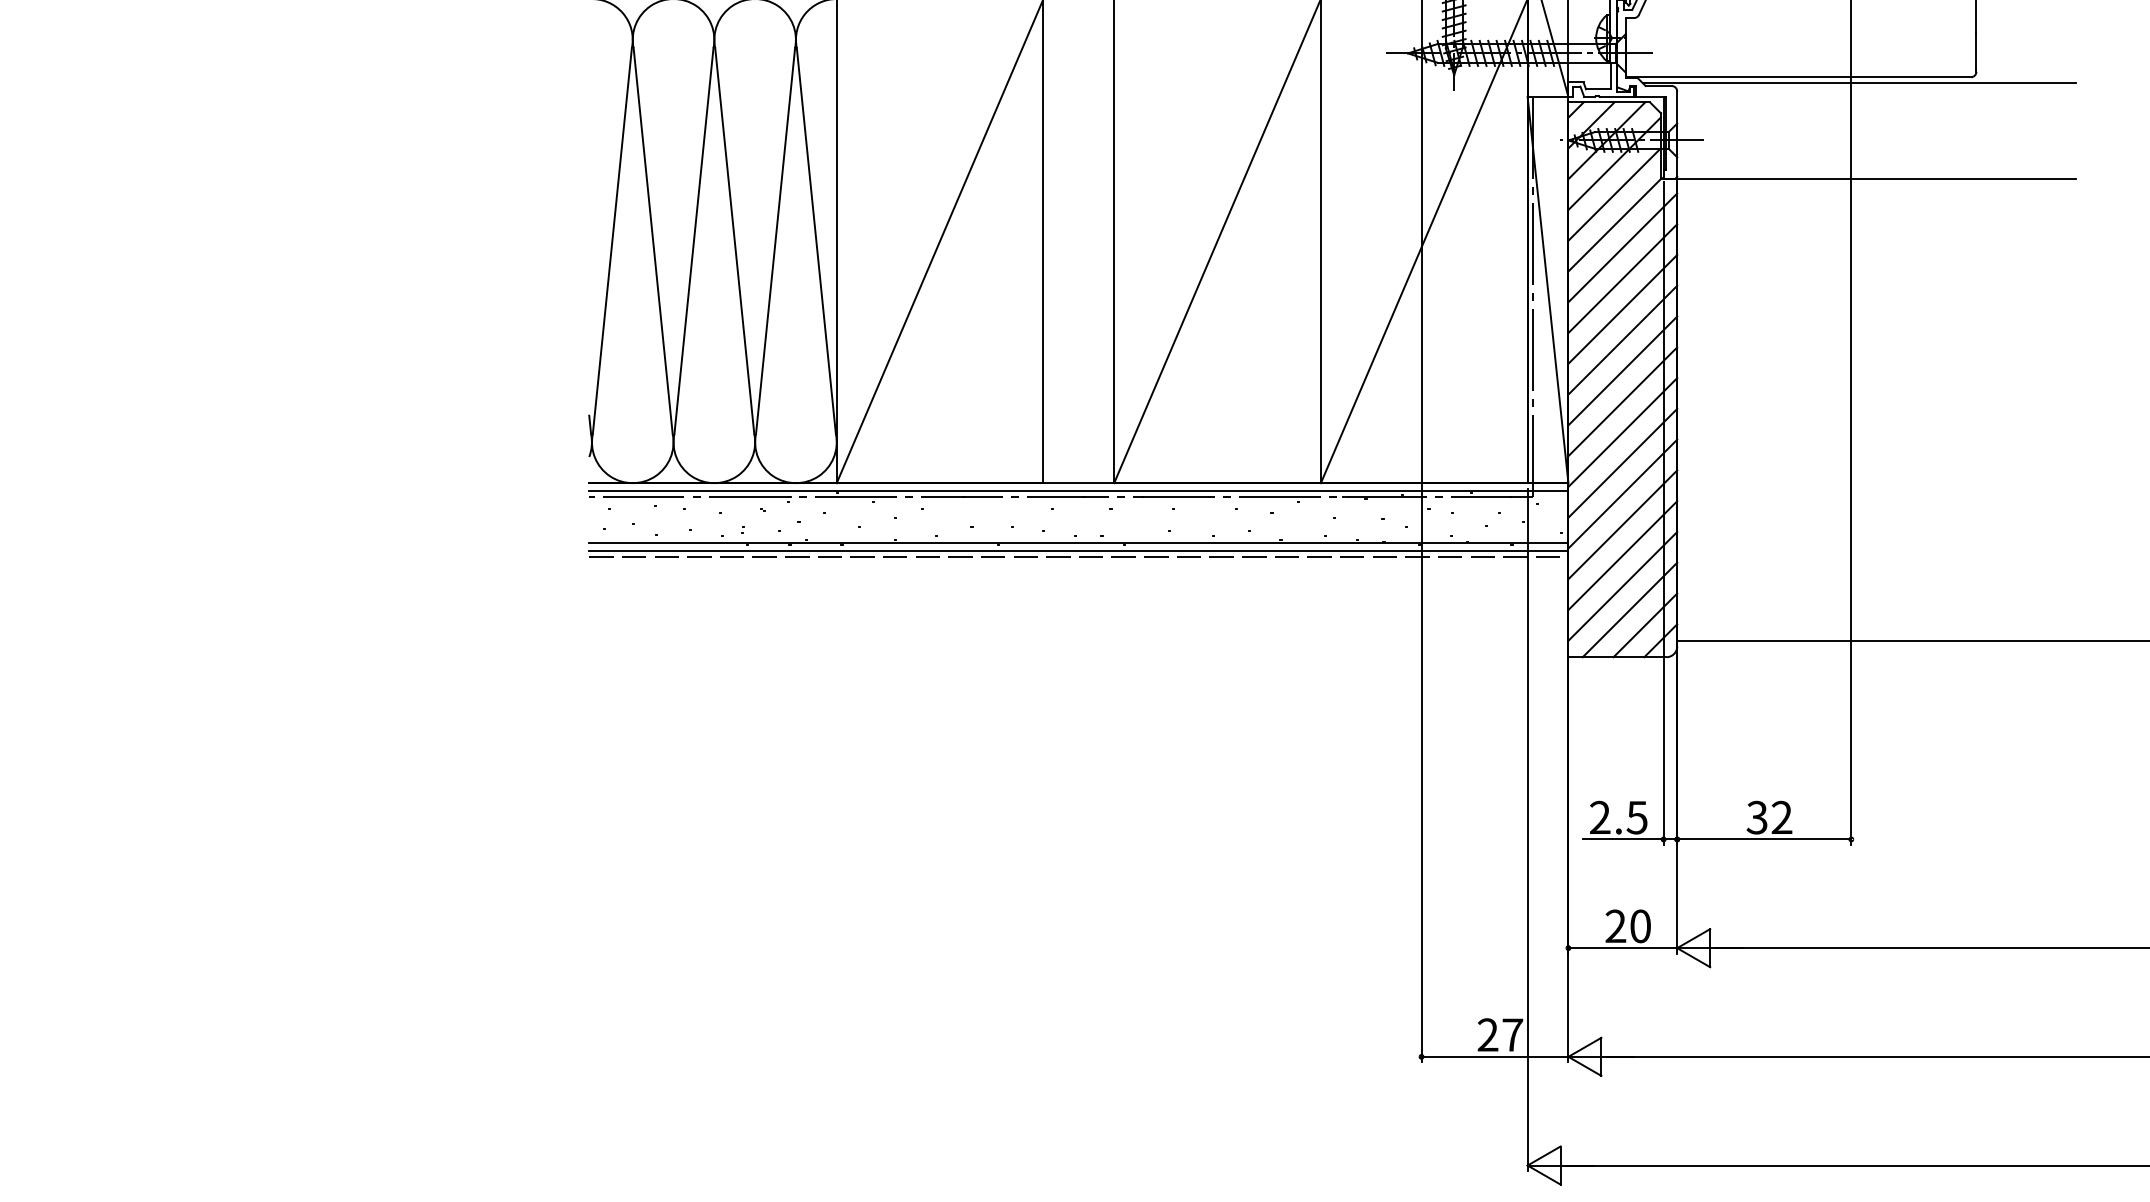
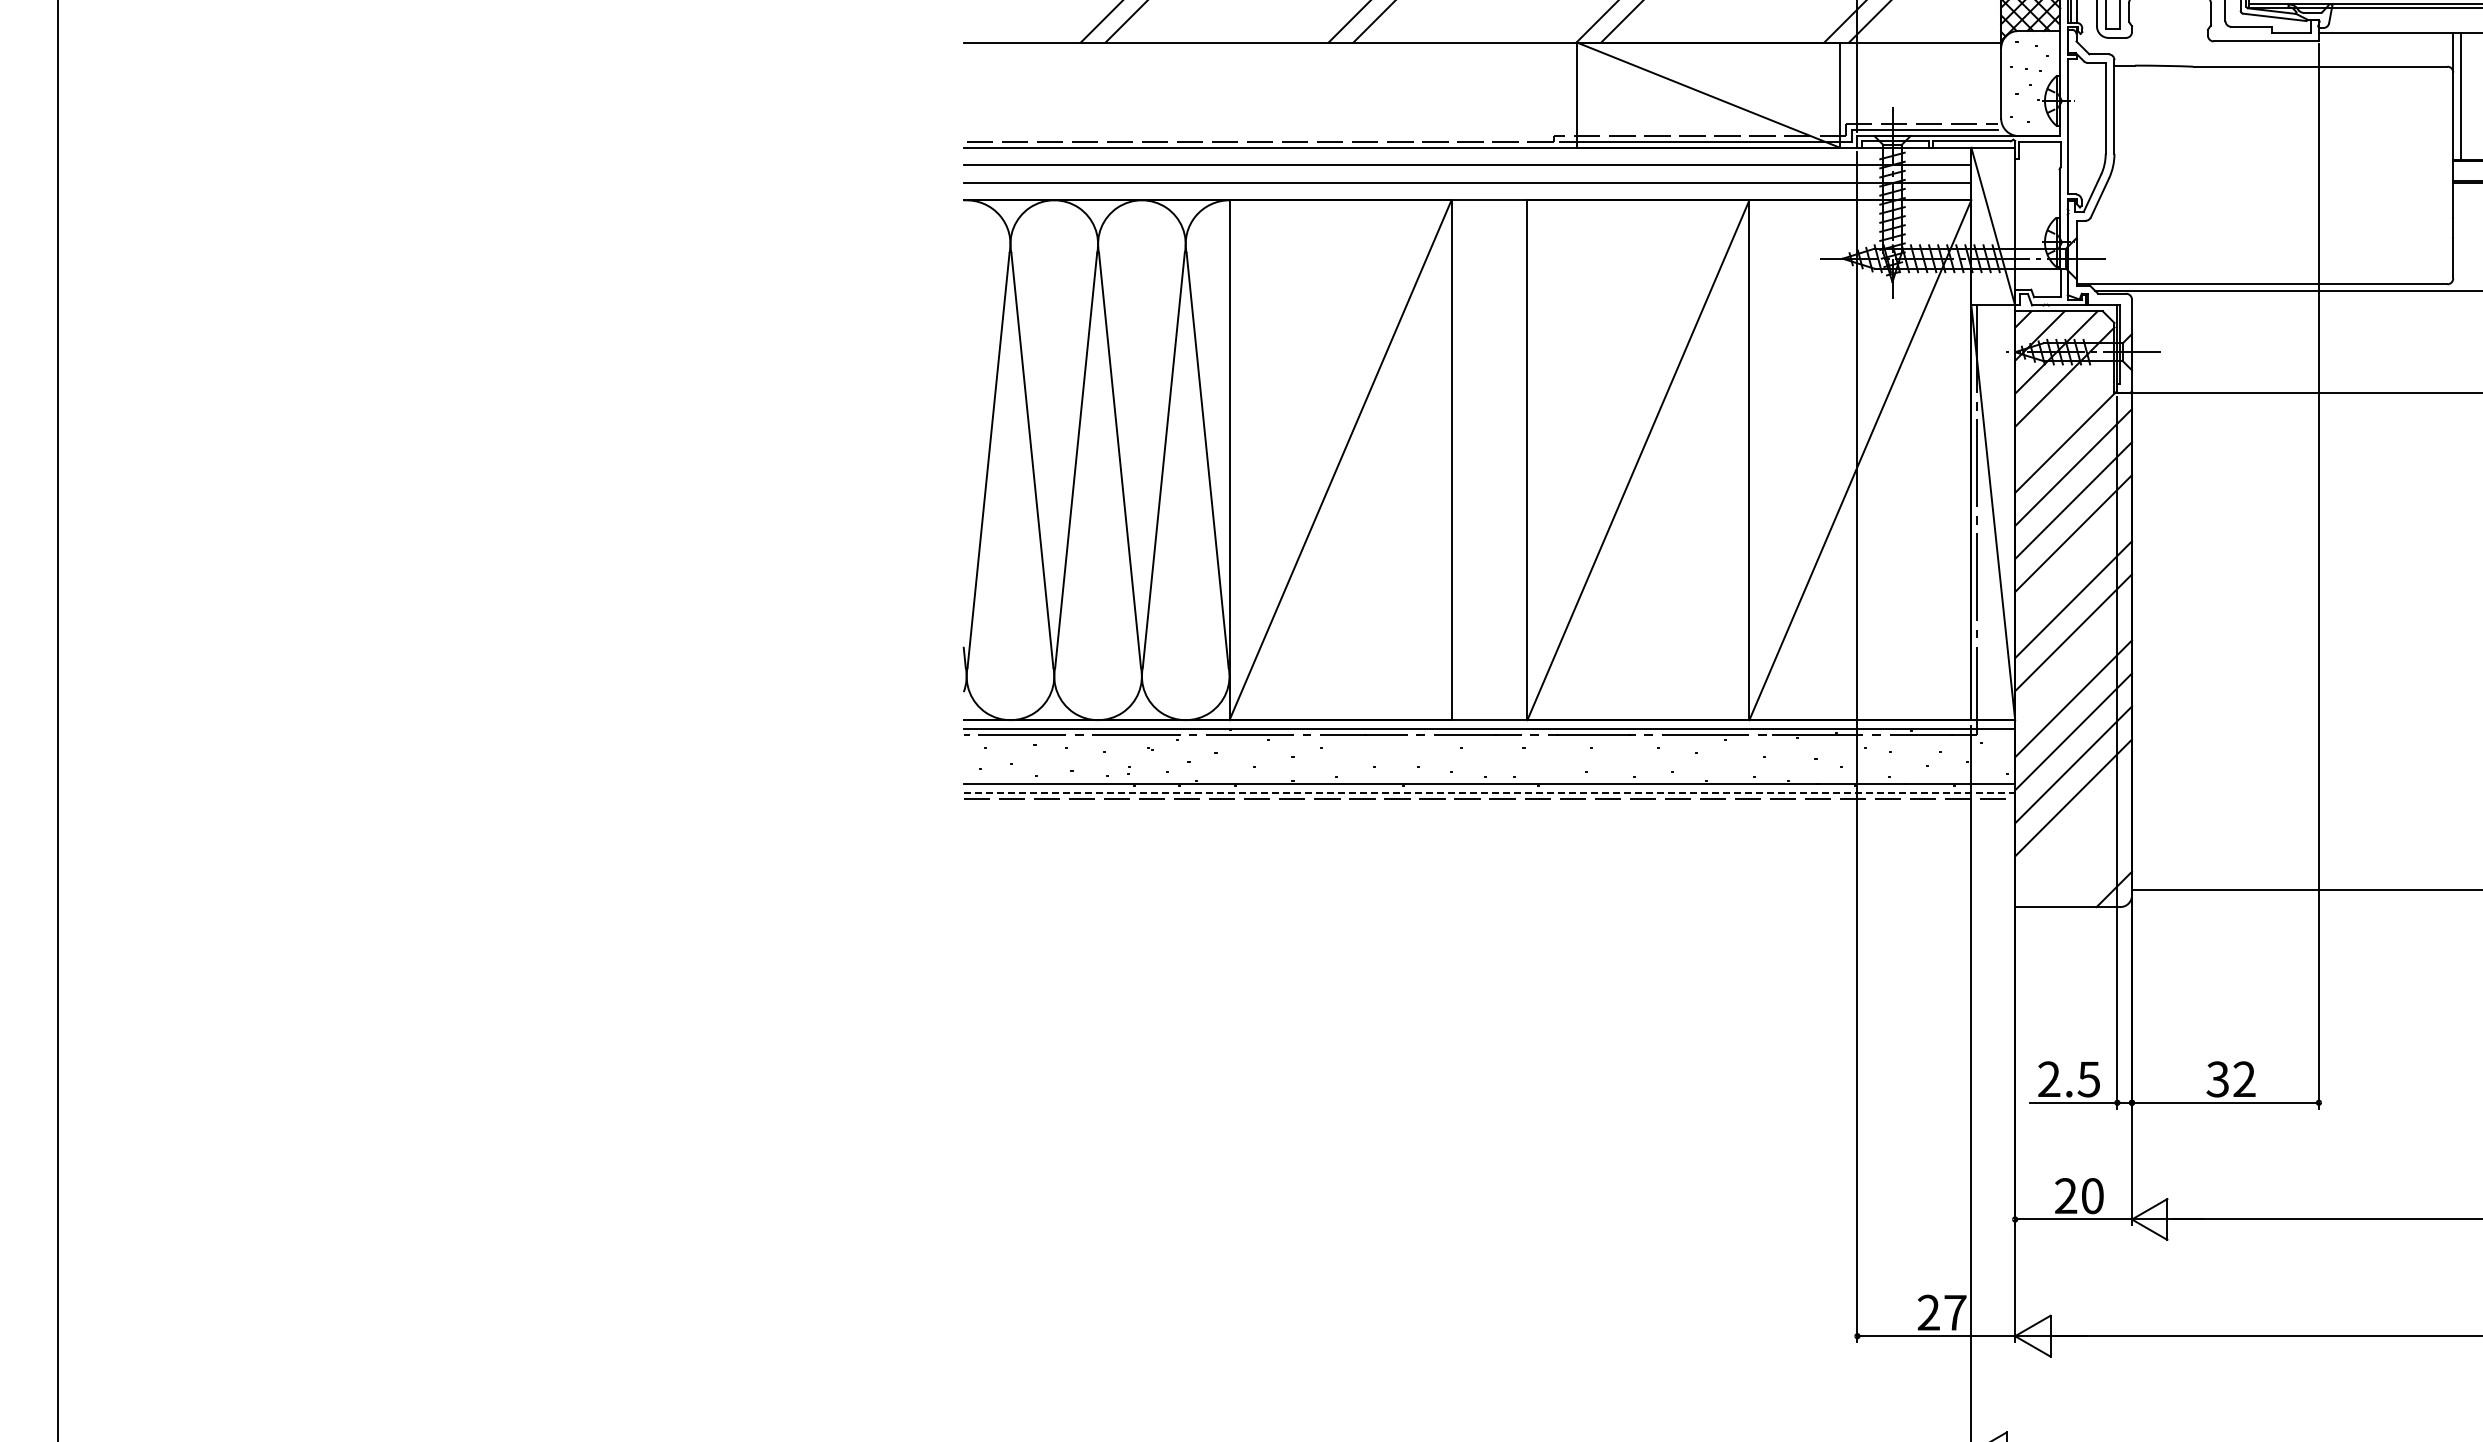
line: (1614, 193) -> (2064, 409), removed
line: (1622, 340) -> (2073, 566), removed
line: (1622, 432) -> (2073, 665), removed
line: (1078, 551) -> (1489, 793), solid -> dashed
line: (1622, 585) -> (2073, 830), removed
line: (1629, 610) -> (2080, 856), removed
line: (1645, 625) -> (2097, 872), removed

